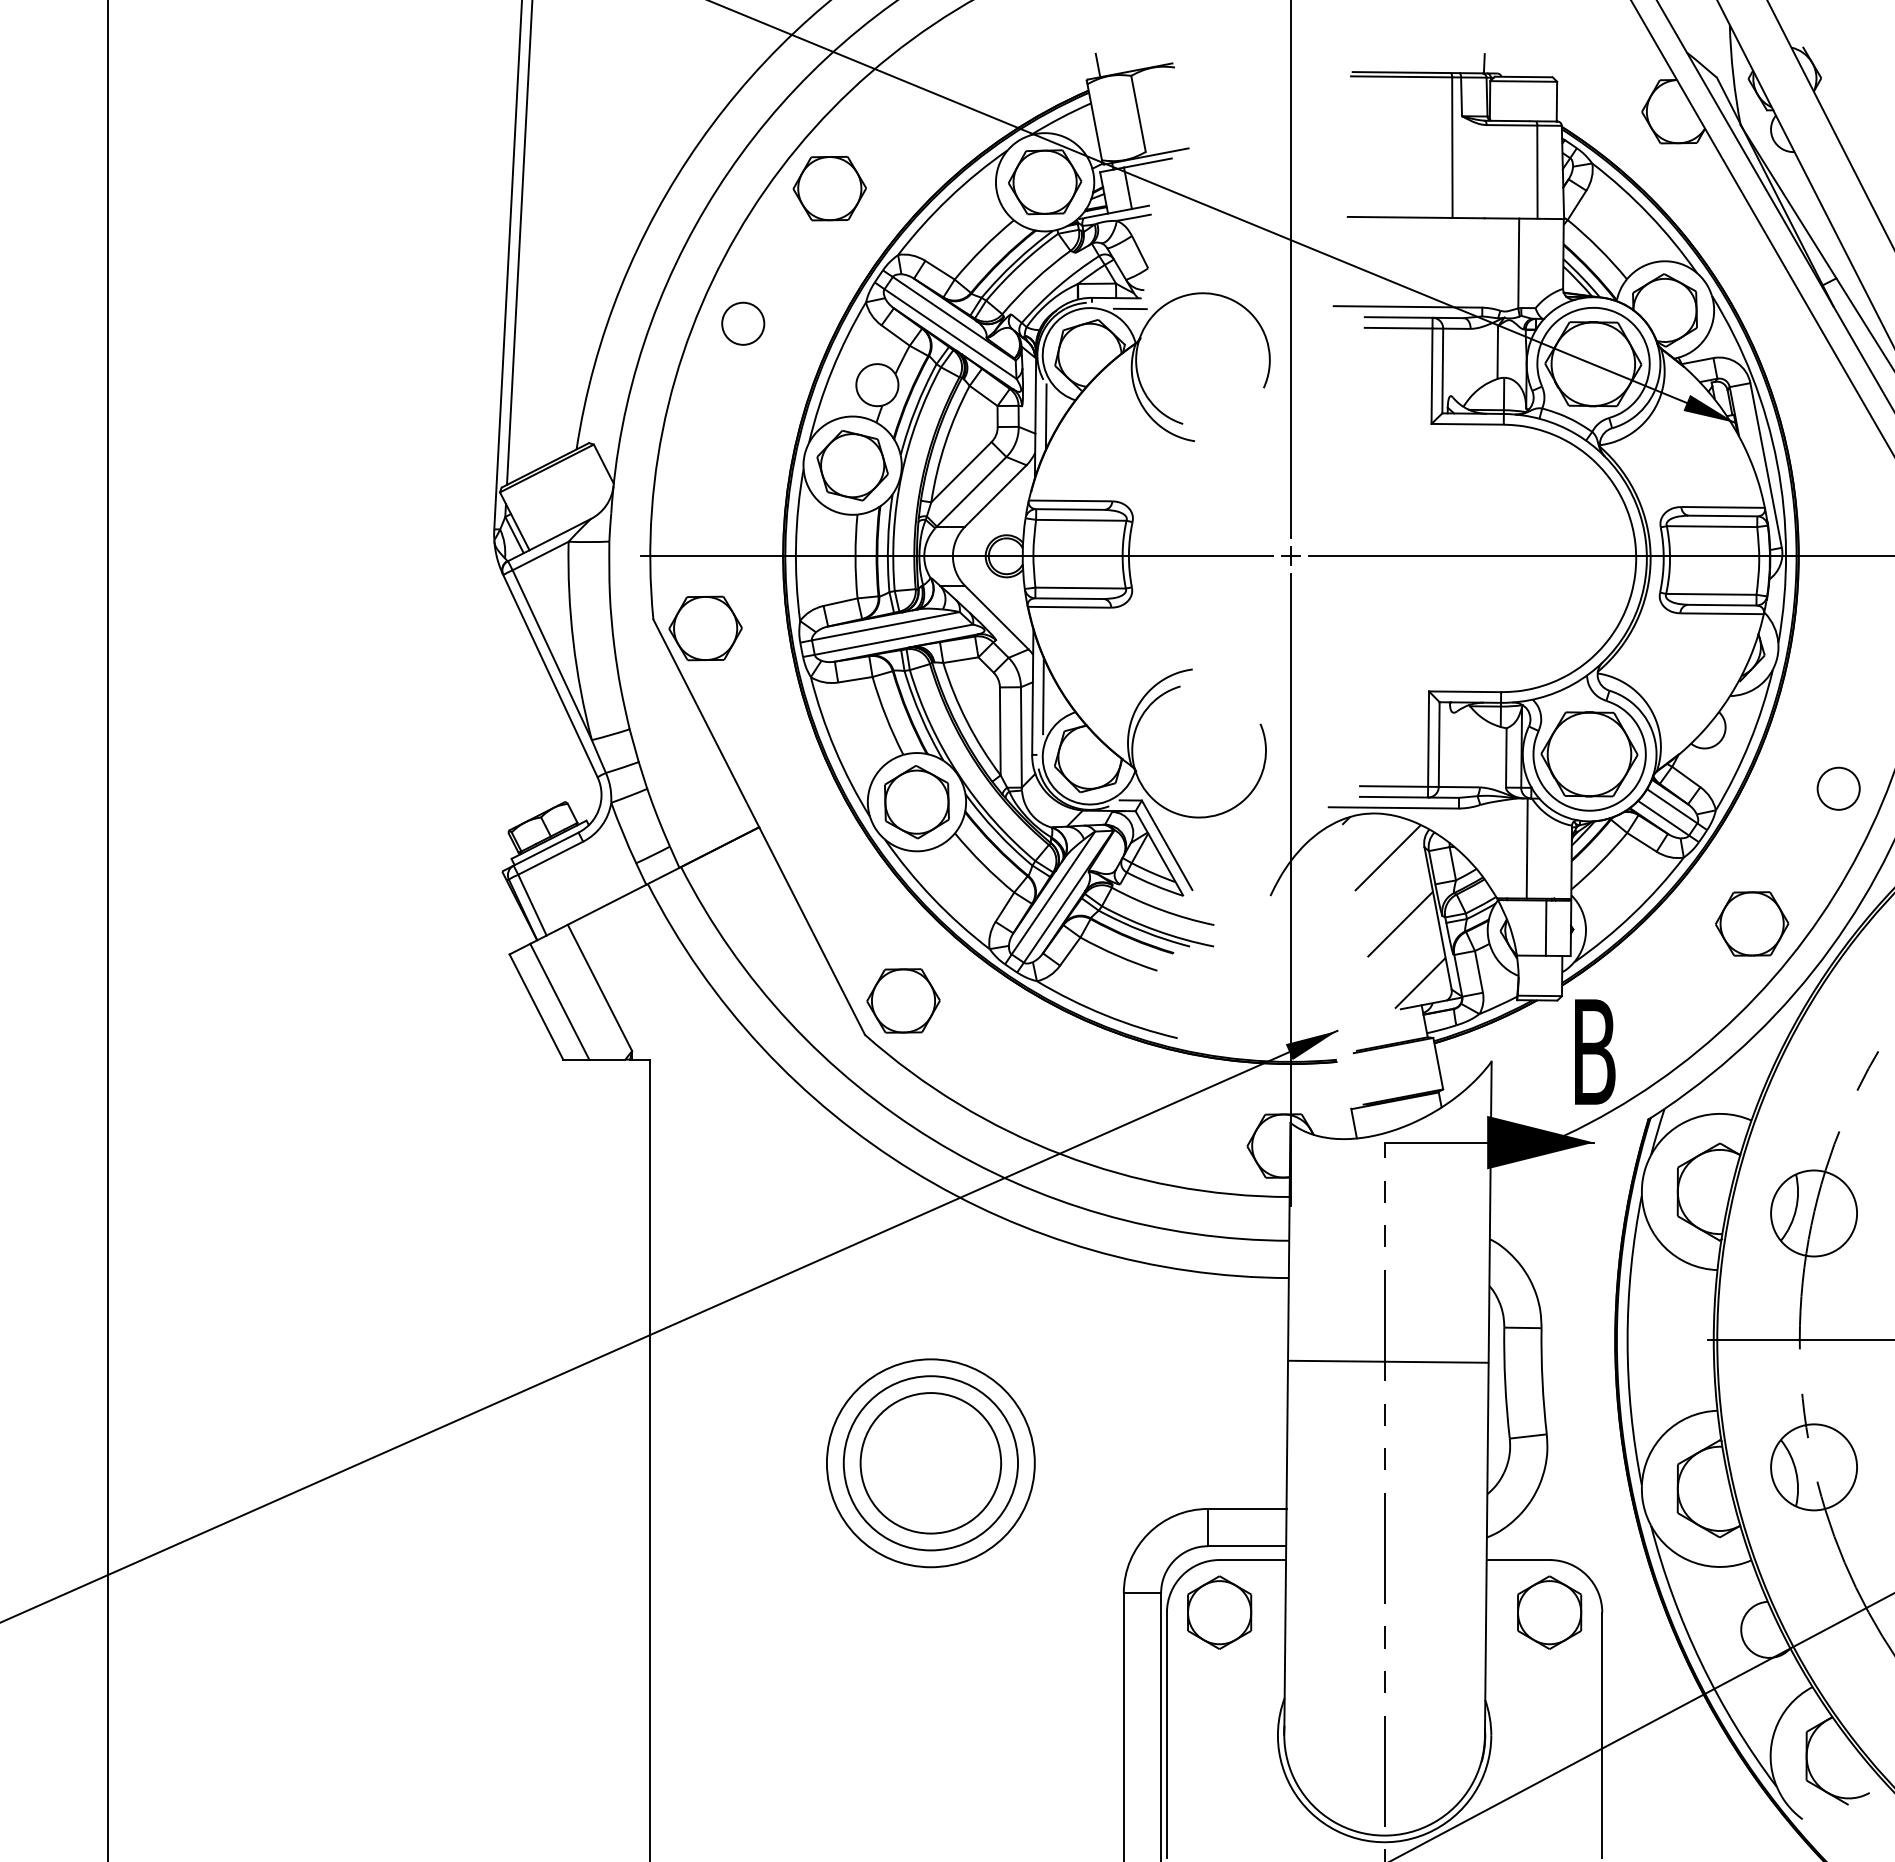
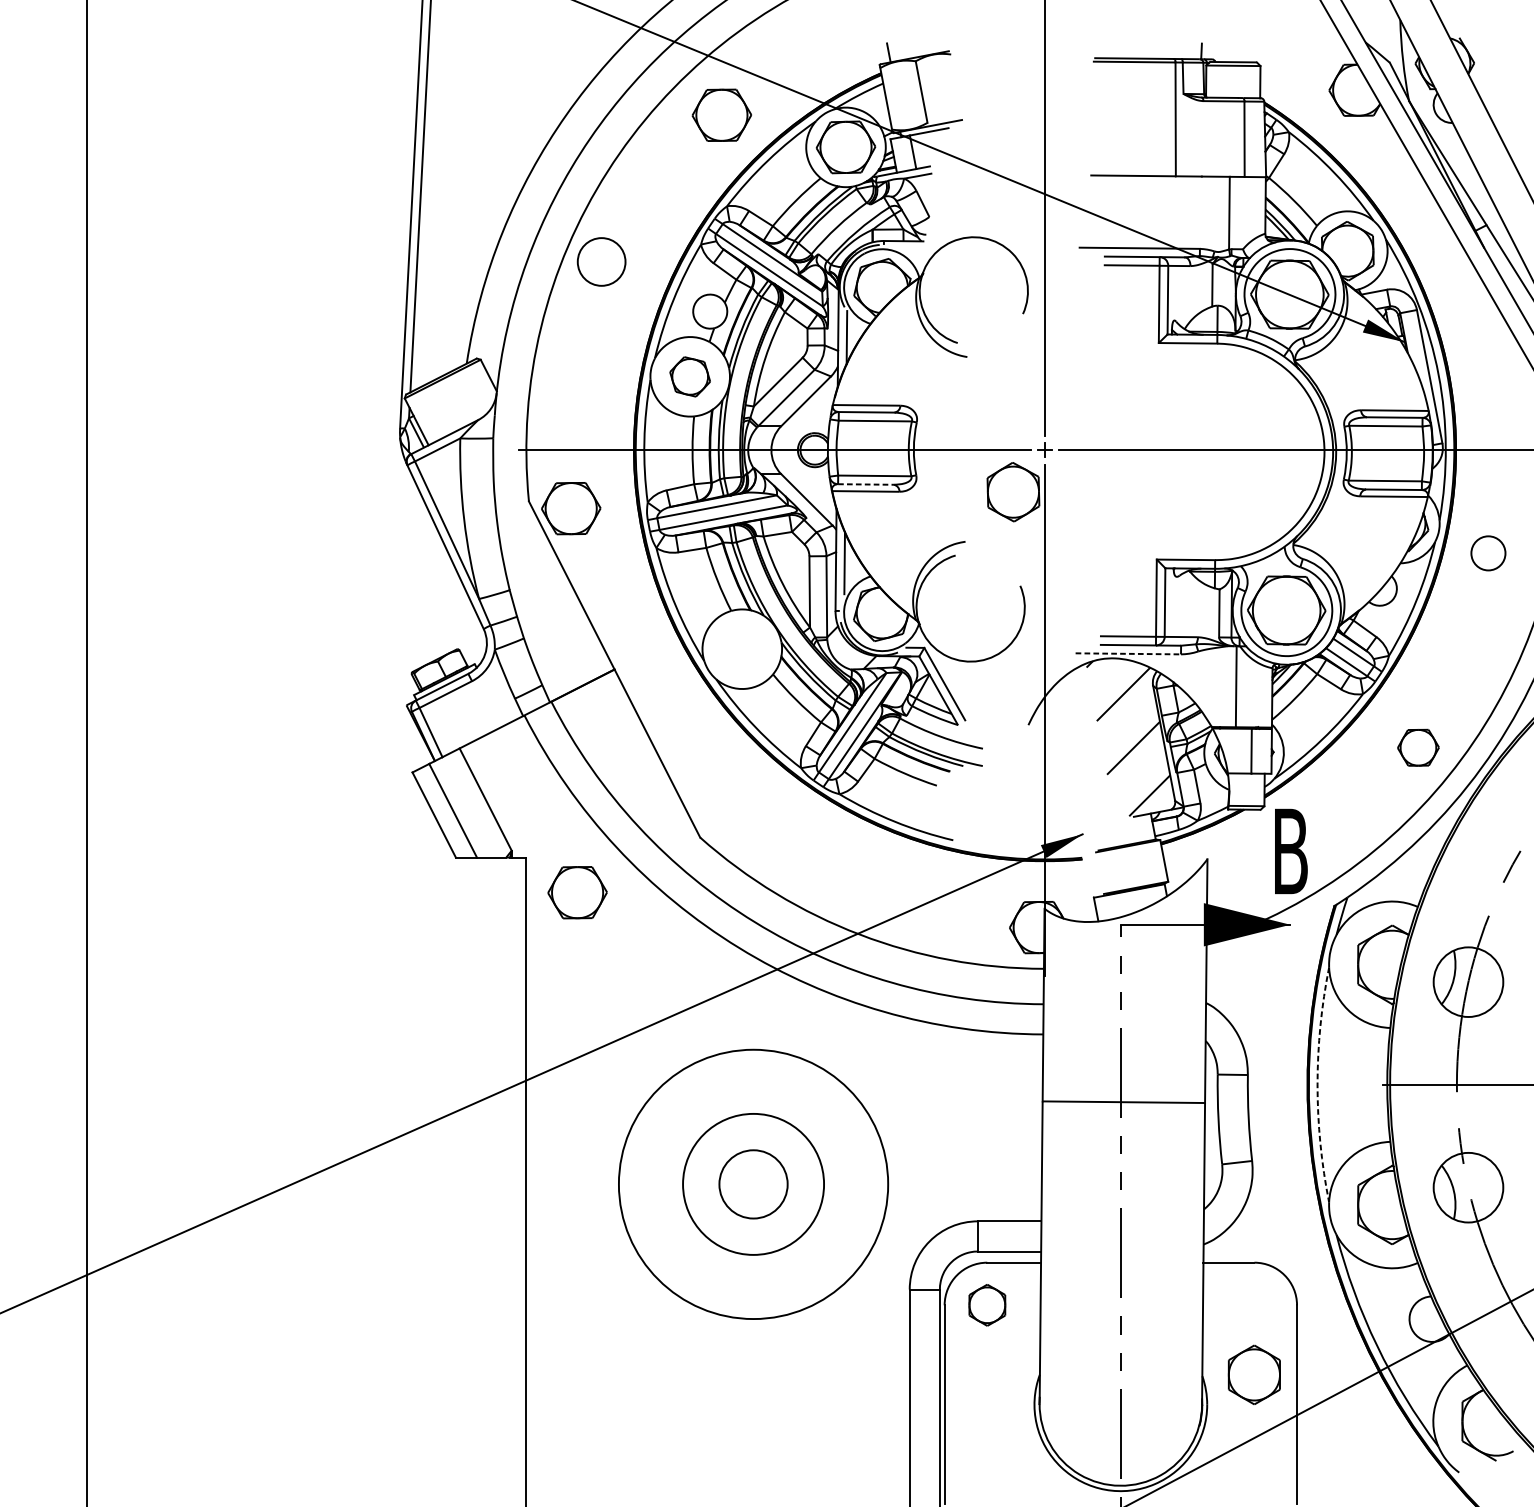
part: (829, 188) -> (721, 115), moved
line: (1129, 308) -> (914, 249), removed
circle: (743, 323) -> (601, 261), size x1.4
part: (852, 465) -> (690, 376), size x0.7
line: (1069, 598) -> (865, 484), solid -> dashed
circle: (1838, 788) -> (1488, 553), moved
part: (916, 802) -> (1013, 492), moved
line: (1394, 807) -> (1128, 653), solid -> dashed
part: (1752, 923) -> (1418, 747), size x0.7
part: (903, 1000) -> (577, 892), moved
arc: (1627, 1340) -> (1317, 1084), solid -> dashed
circle: (930, 1463) -> (753, 1184), size x0.6
circle: (930, 1463) -> (753, 1184), size x1.6
part: (1219, 1612) -> (987, 1305), size x0.7
part: (1549, 1612) -> (1254, 1374), moved

